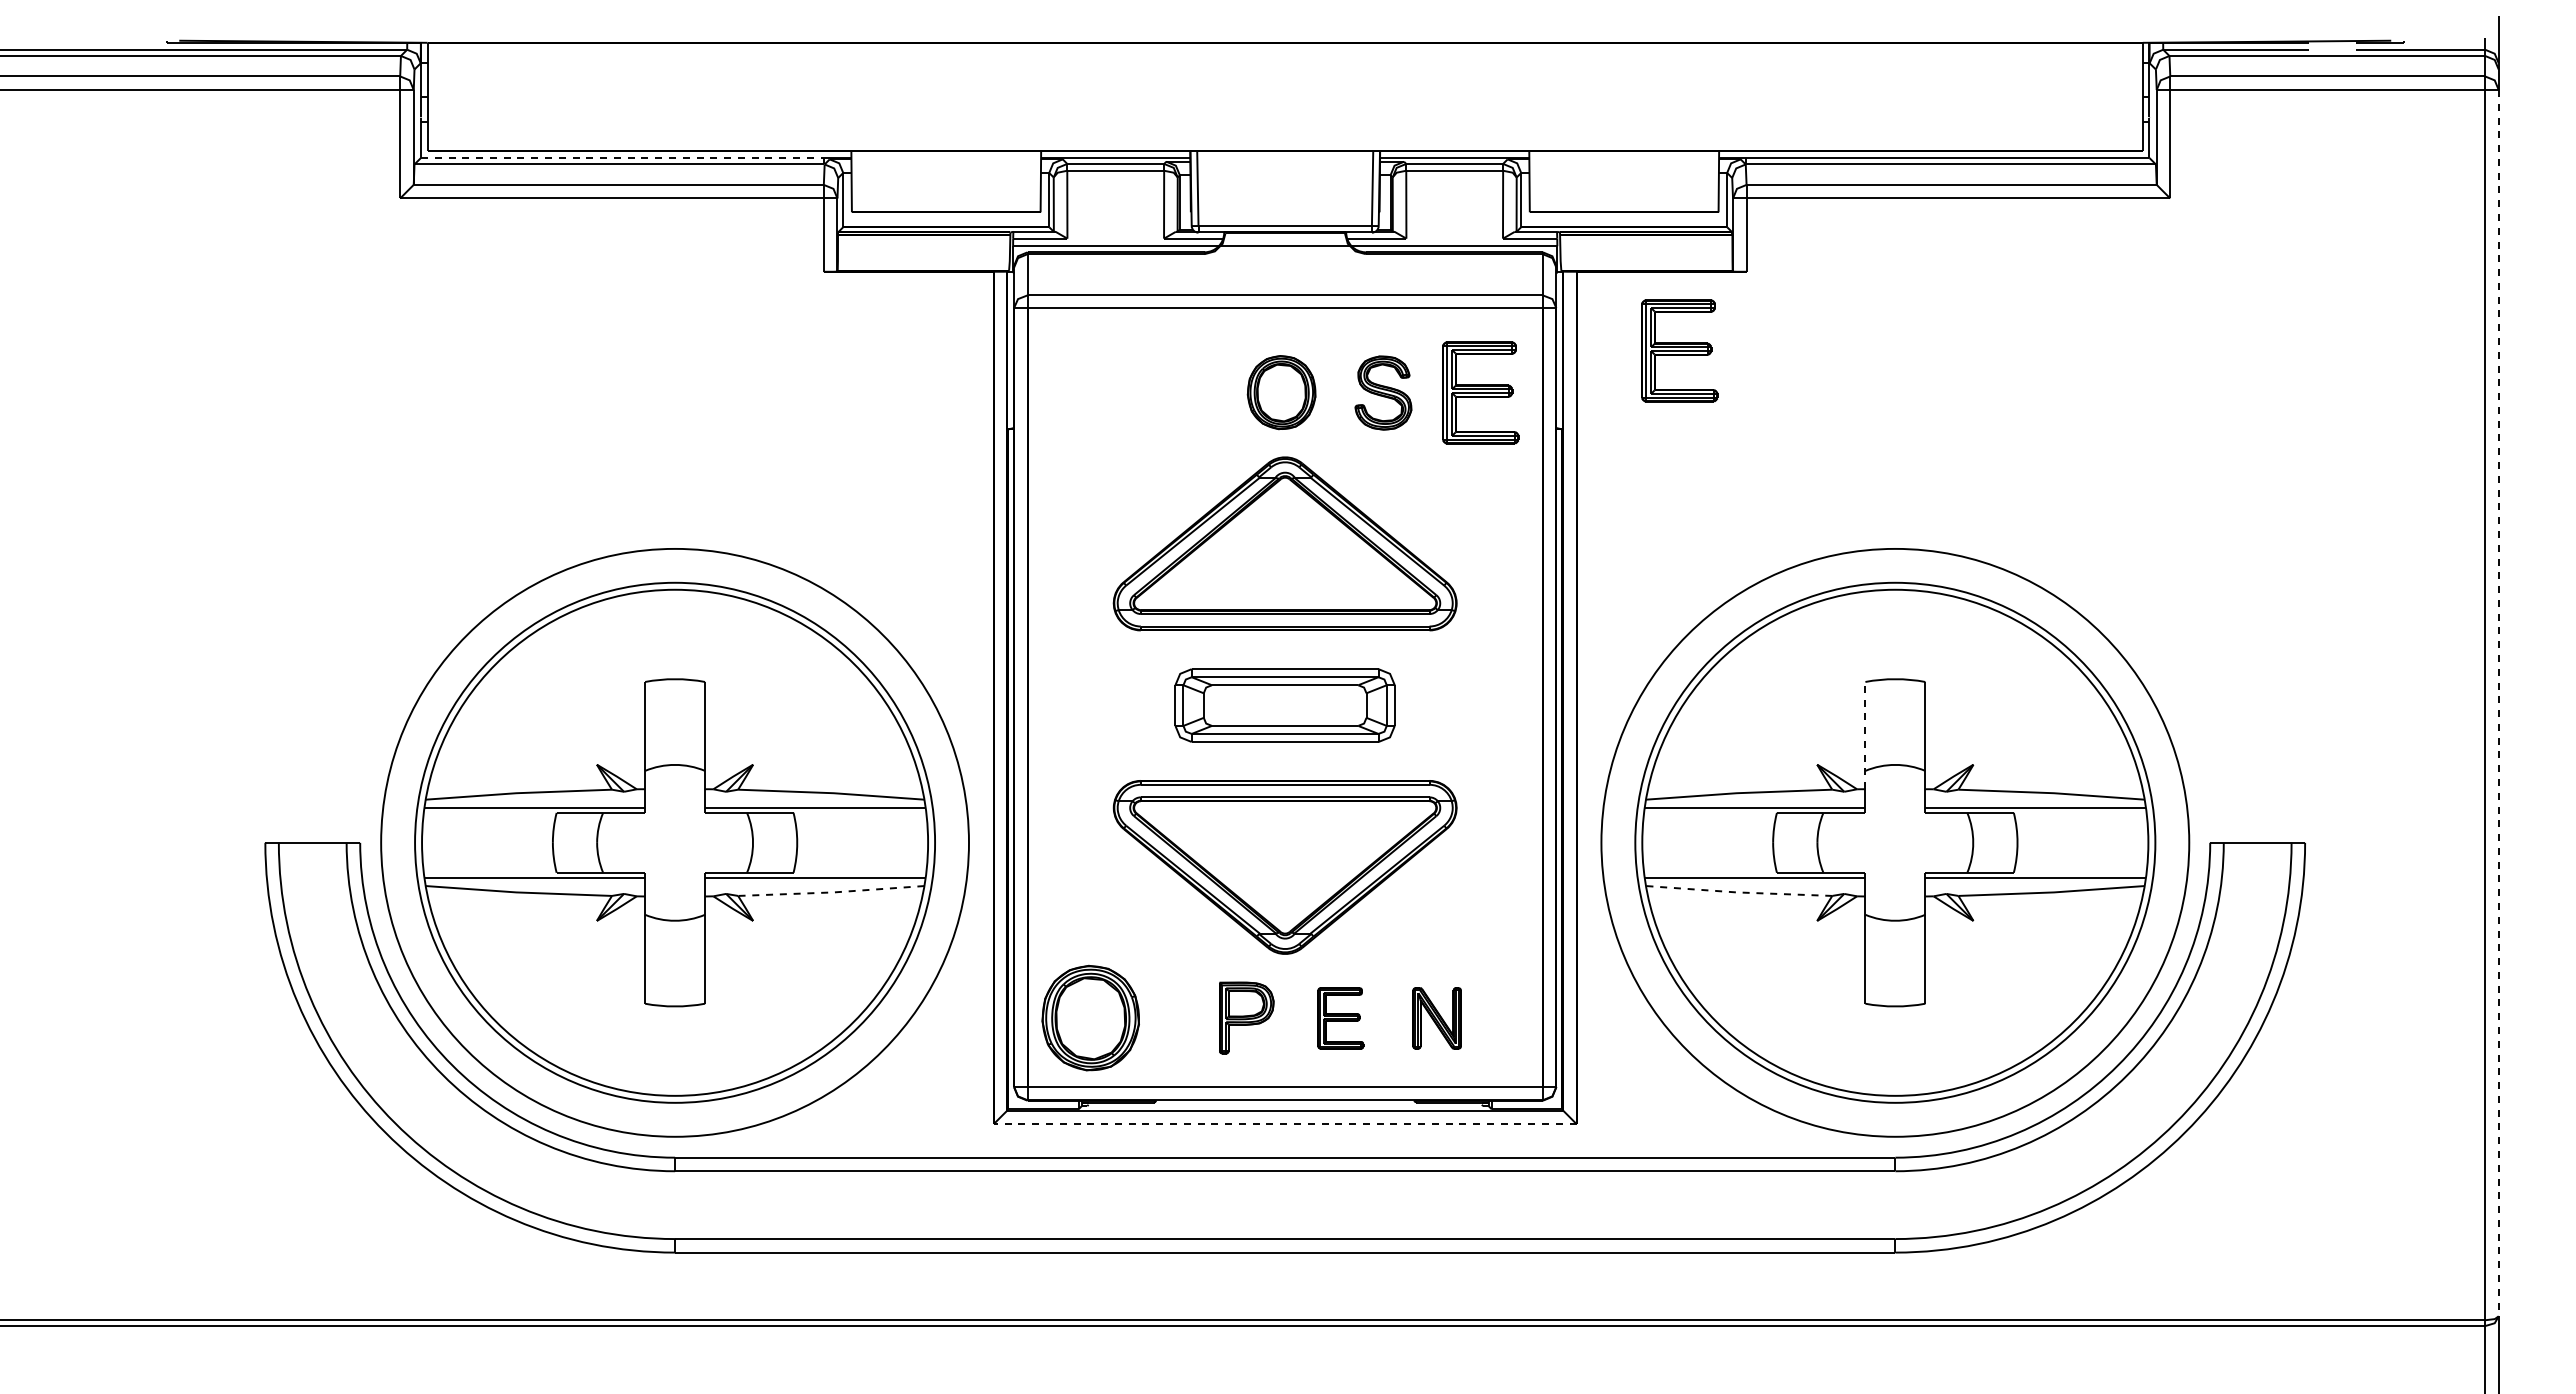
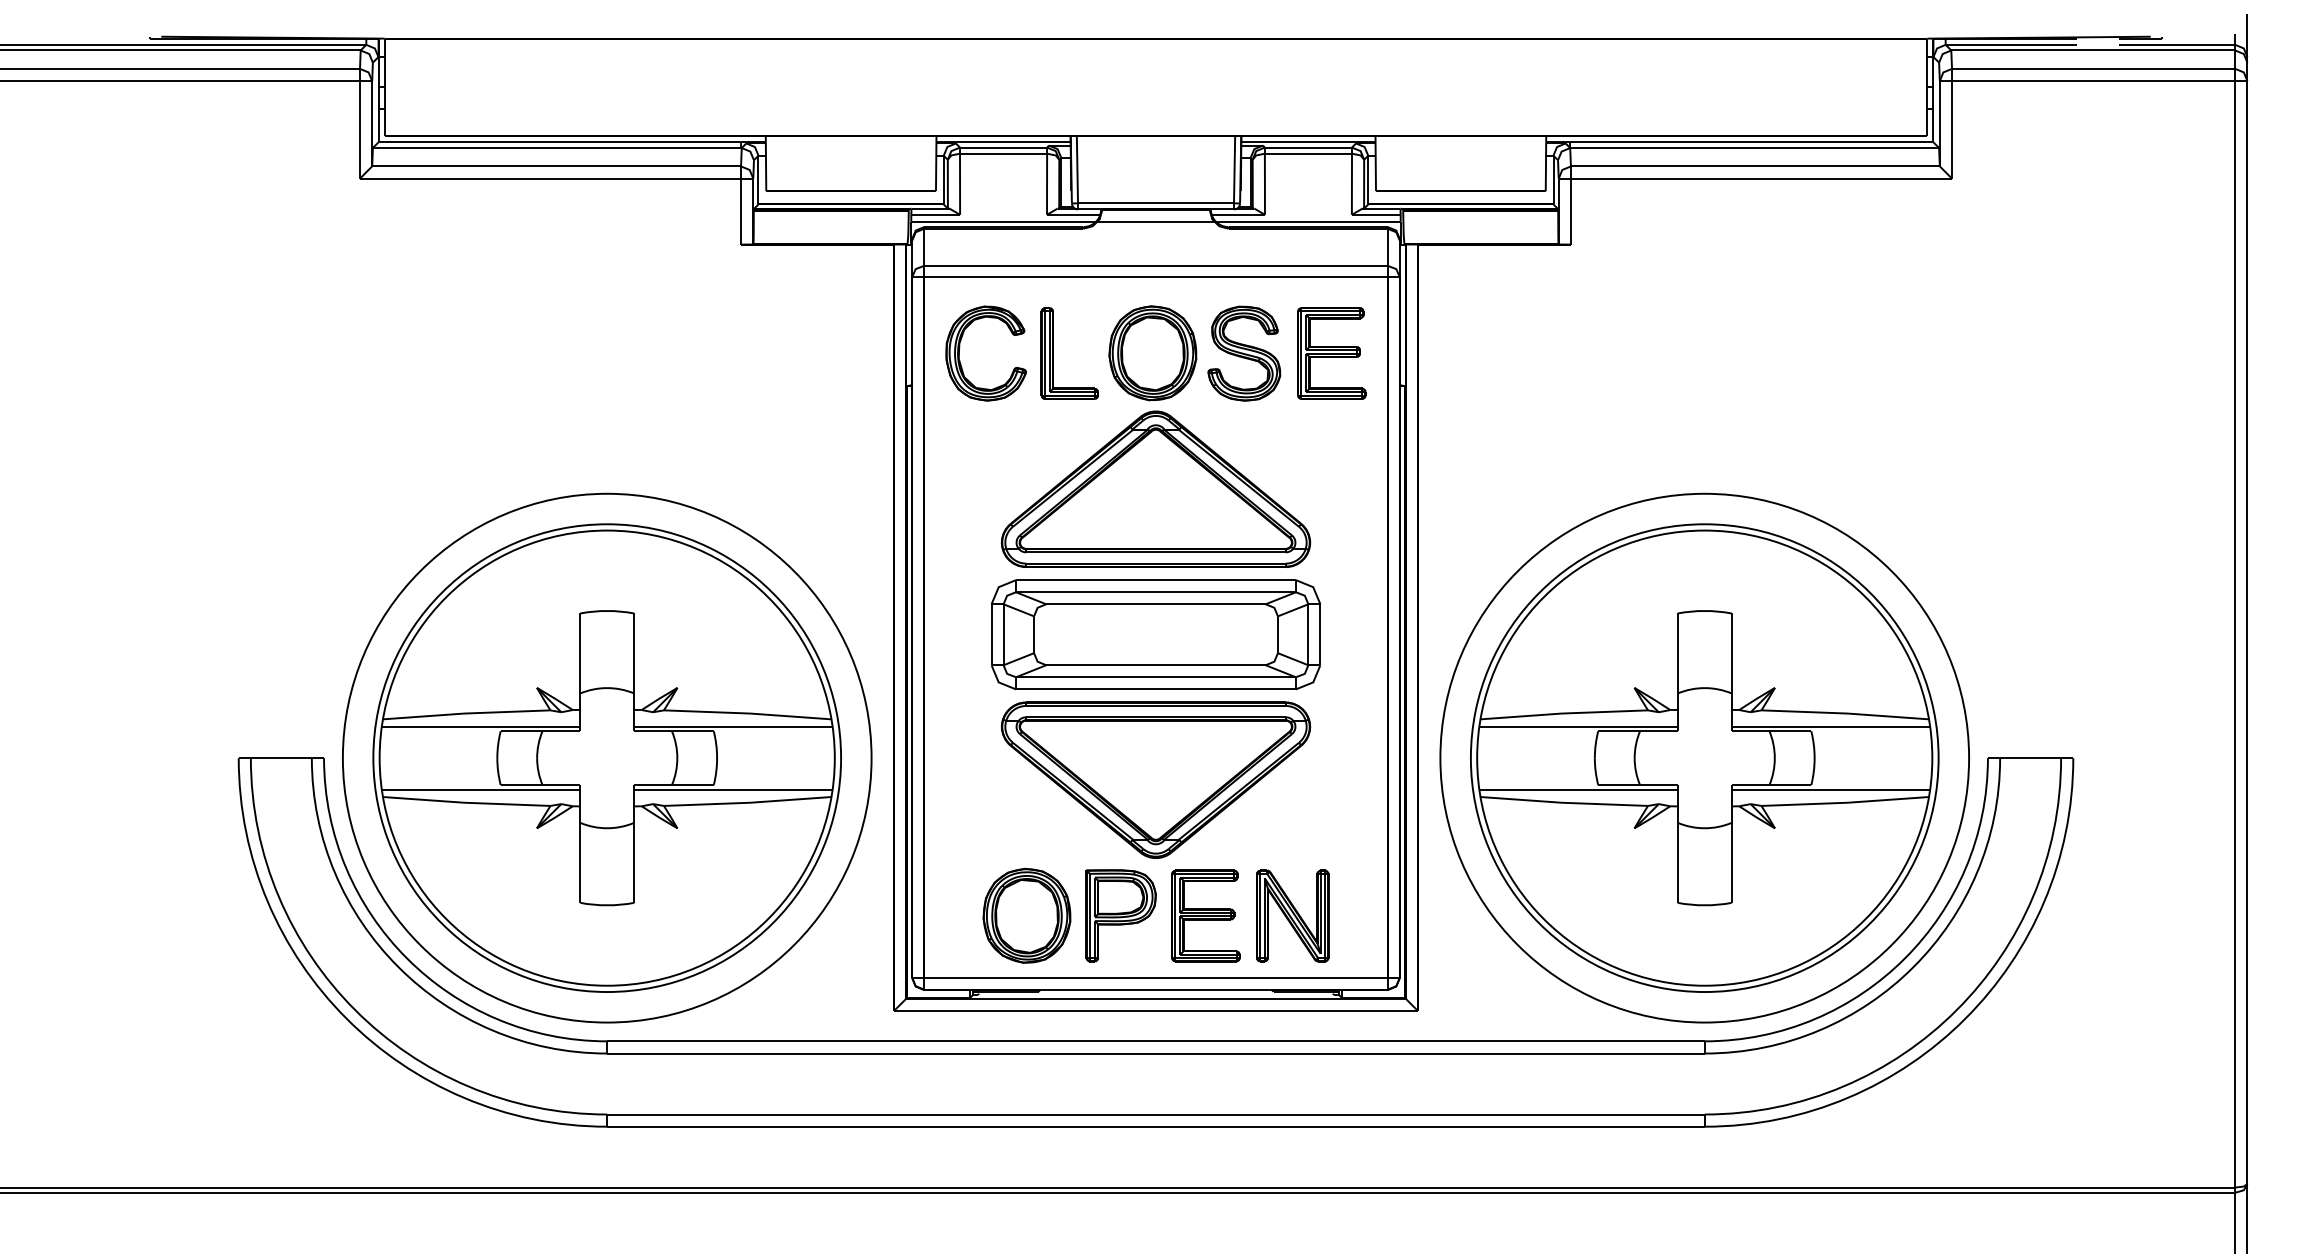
line: (622, 158) -> (559, 142), dashed -> solid
part: (1679, 350) -> (1510, 315), removed
part: (1067, 391) -> (960, 352), added
part: (1171, 392) -> (1053, 353), added
part: (1281, 392) -> (1152, 353), size x1.43
part: (1383, 392) -> (1244, 353), size x1.43
line: (2498, 703) -> (2247, 632), dashed -> solid
part: (1284, 705) -> (1155, 634), size x1.67
line: (1865, 735) -> (1677, 661), dashed -> solid
line: (831, 892) -> (747, 802), dashed -> solid
line: (1738, 892) -> (1563, 802), dashed -> solid
part: (1090, 1017) -> (1026, 915), moved
part: (1246, 1017) -> (1121, 915), size x1.43
part: (1340, 1018) -> (1205, 916), size x1.67
part: (1436, 1018) -> (1292, 916), size x1.67
line: (1284, 1124) -> (1155, 1011), dashed -> solid

